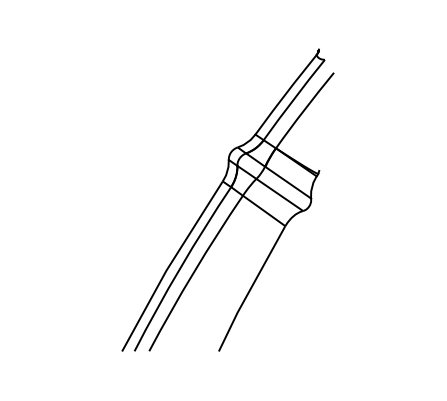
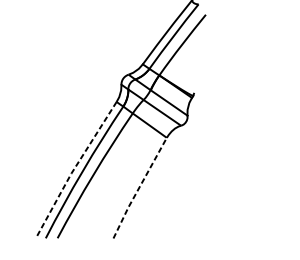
line: (169, 265) -> (73, 169), solid -> dashed
line: (251, 288) -> (139, 187), solid -> dashed

